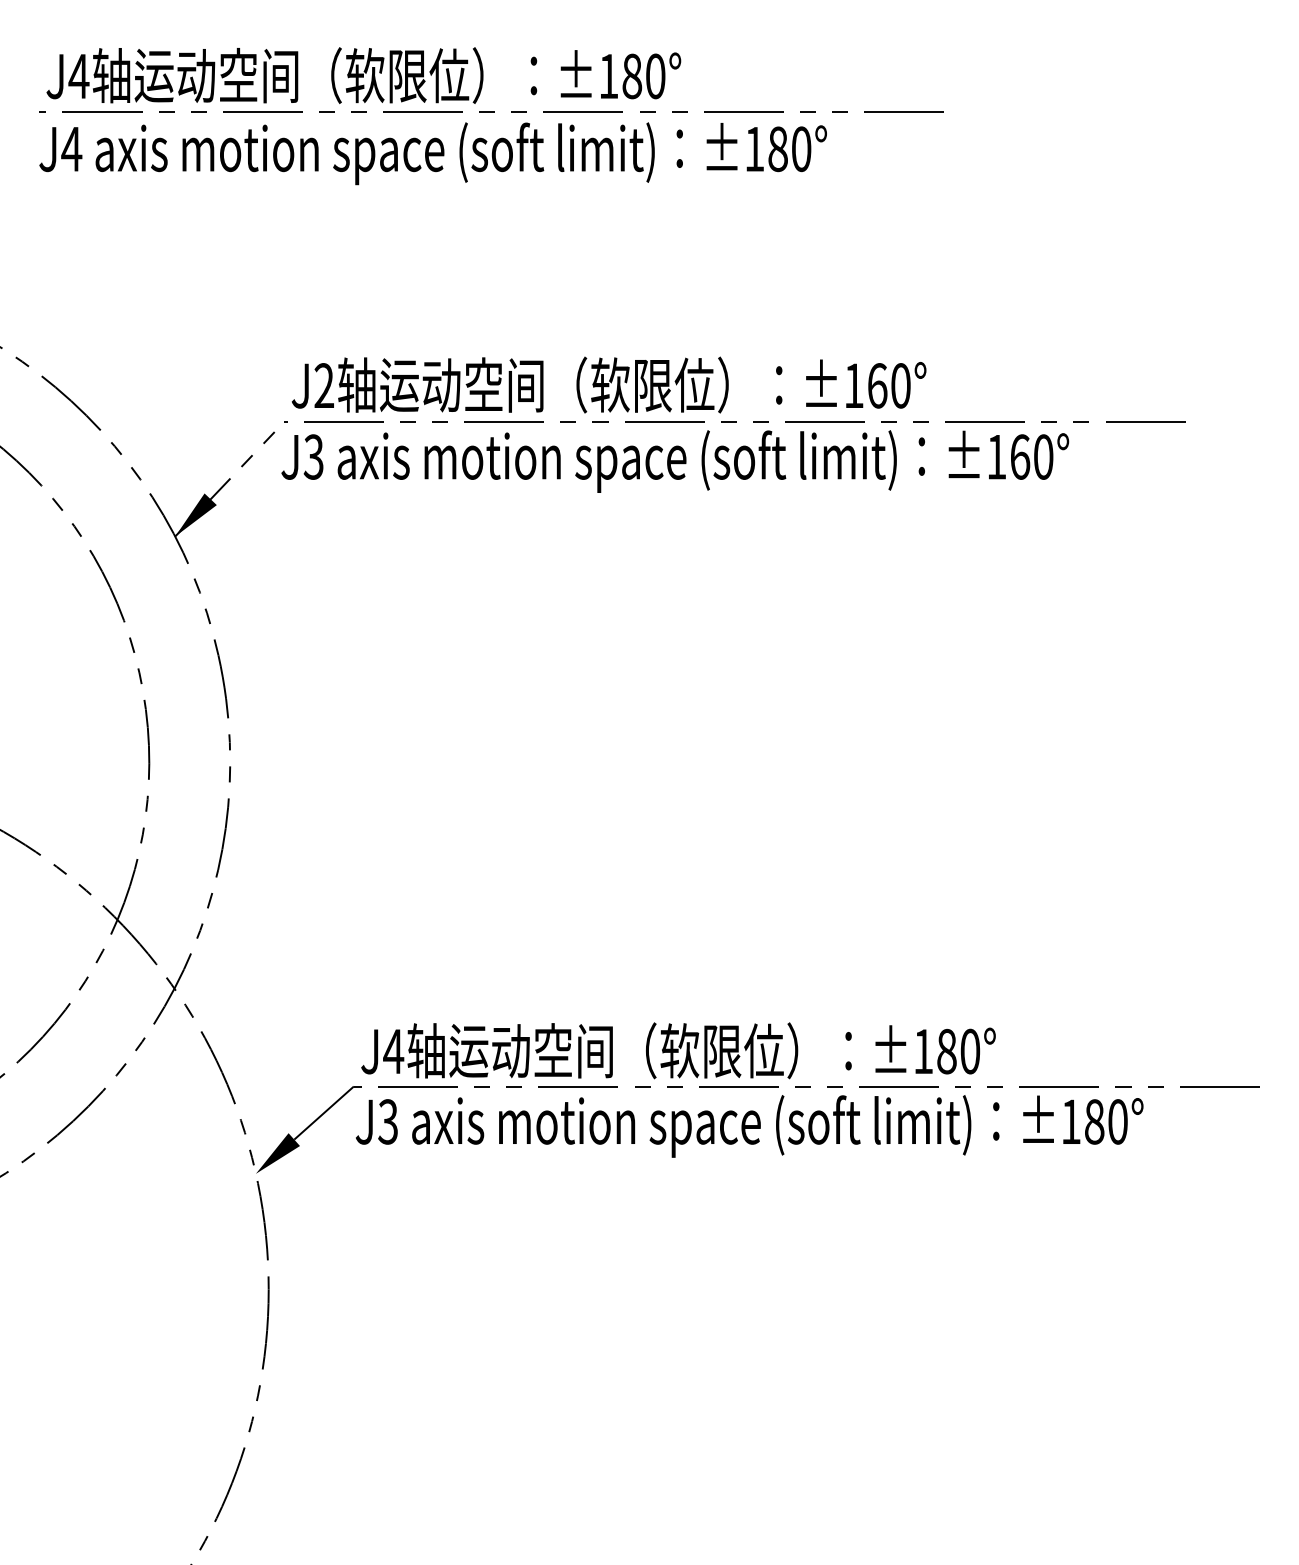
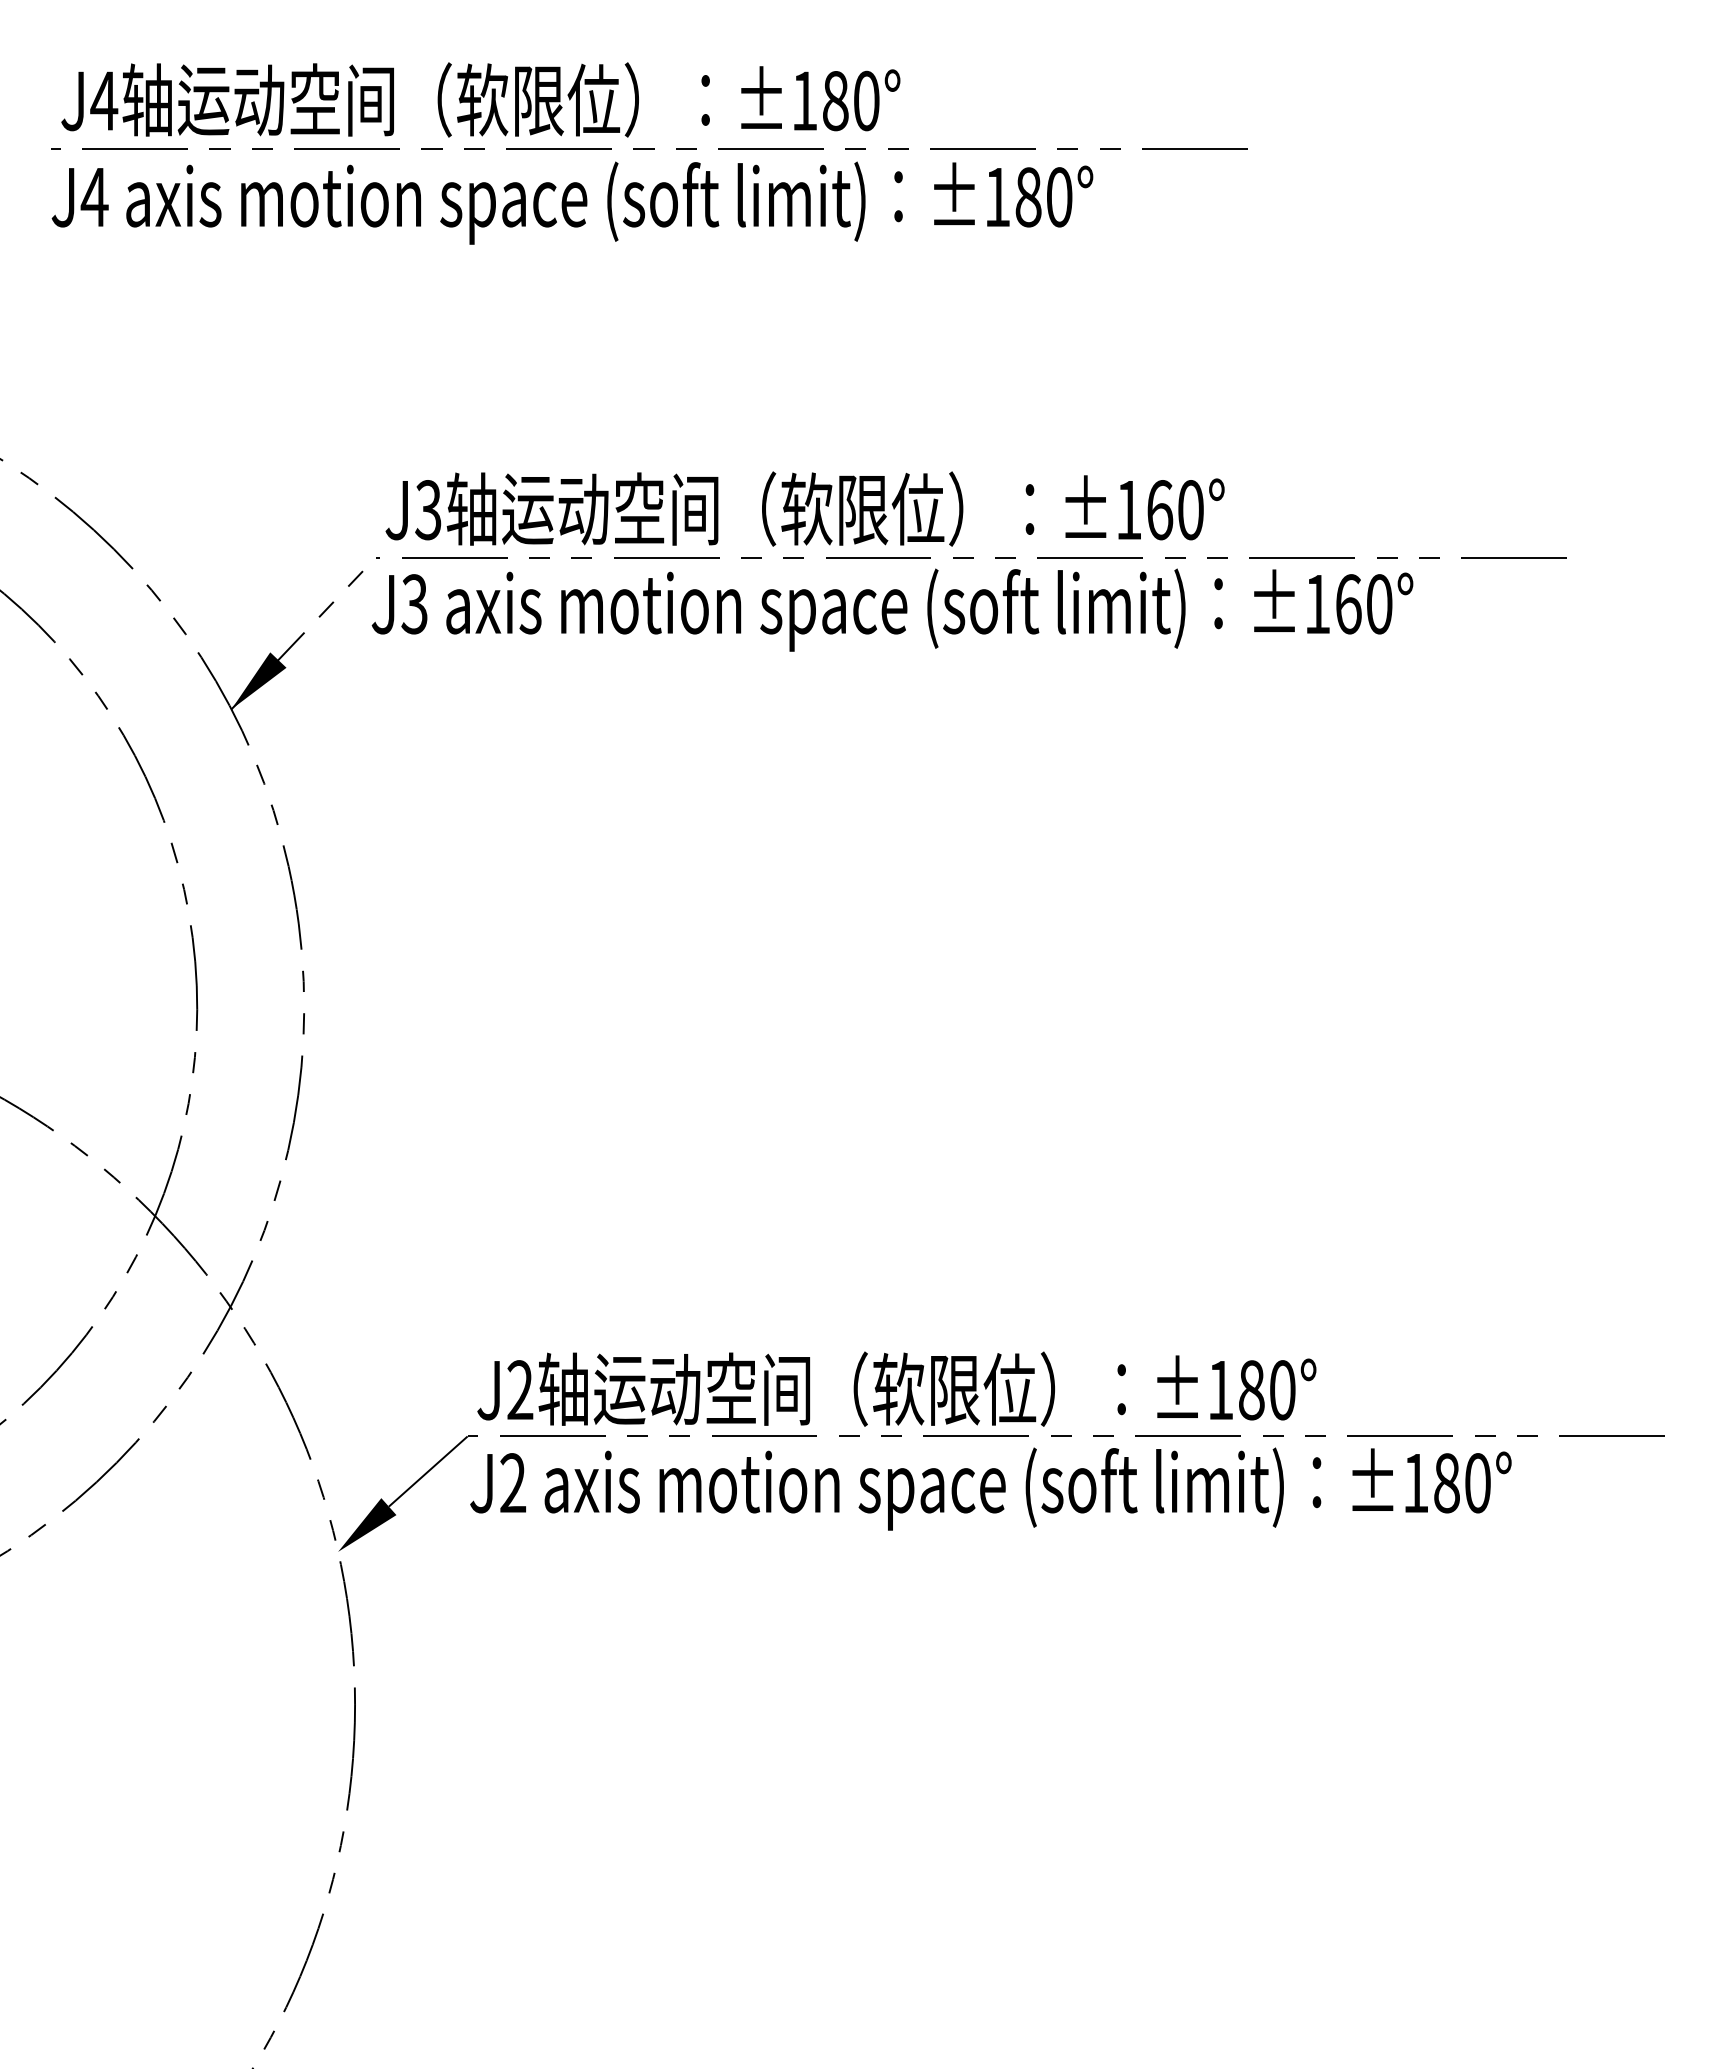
text: (324, 386) -> (428, 510), J2 -> J3
text: (393, 1051) -> (520, 1389), J4 -> J2
text: (387, 1122) -> (512, 1483), J3 -> J2

